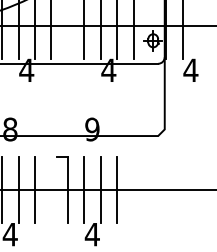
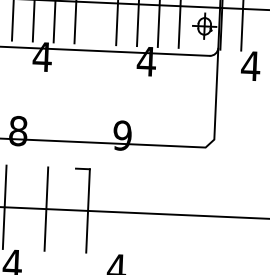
line: (18, 189) -> (25, 207), removed
line: (84, 189) -> (109, 211), removed
line: (100, 189) -> (129, 212), removed
line: (117, 189) -> (151, 213), removed

